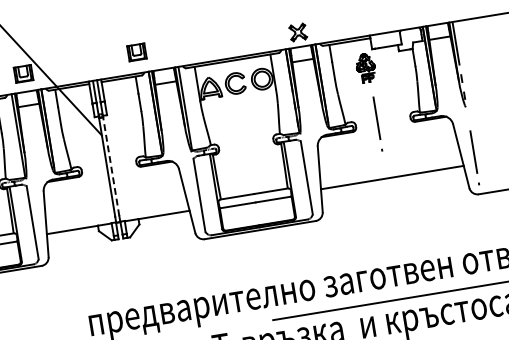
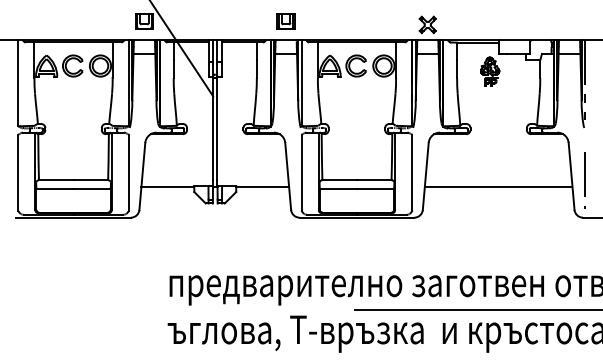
part: (136, 52) -> (285, 21), moved
line: (377, 124) -> (492, 130), removed
line: (111, 165) -> (217, 128), dashed -> solid

